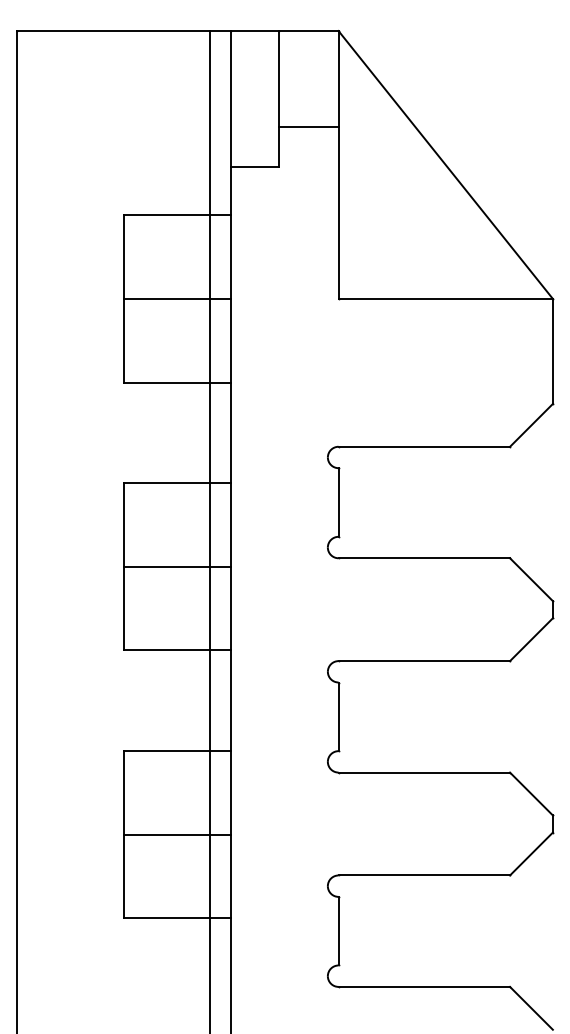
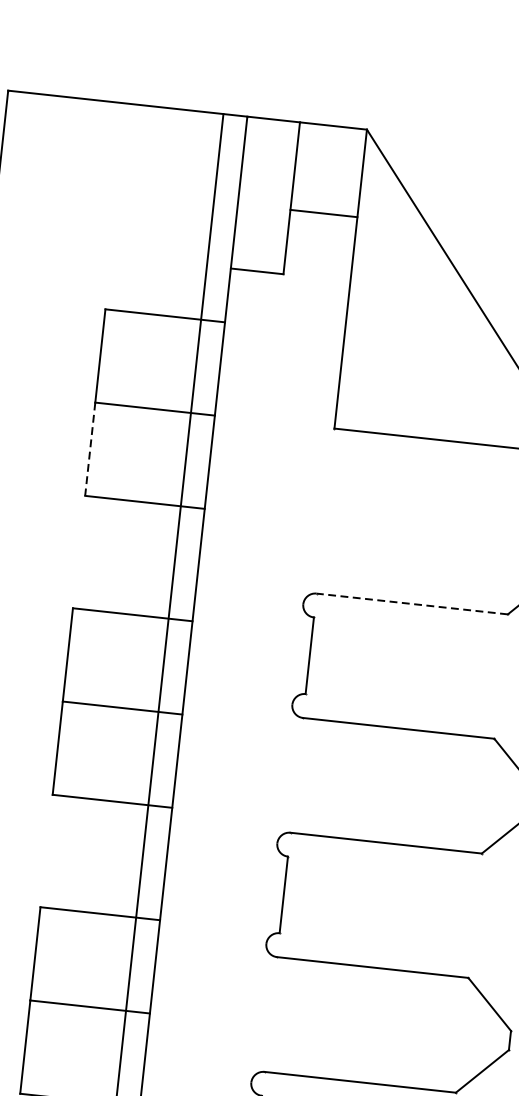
line: (308, 127) -> (323, 213), moved
line: (124, 340) -> (90, 449), solid -> dashed
line: (424, 446) -> (412, 603), solid -> dashed

